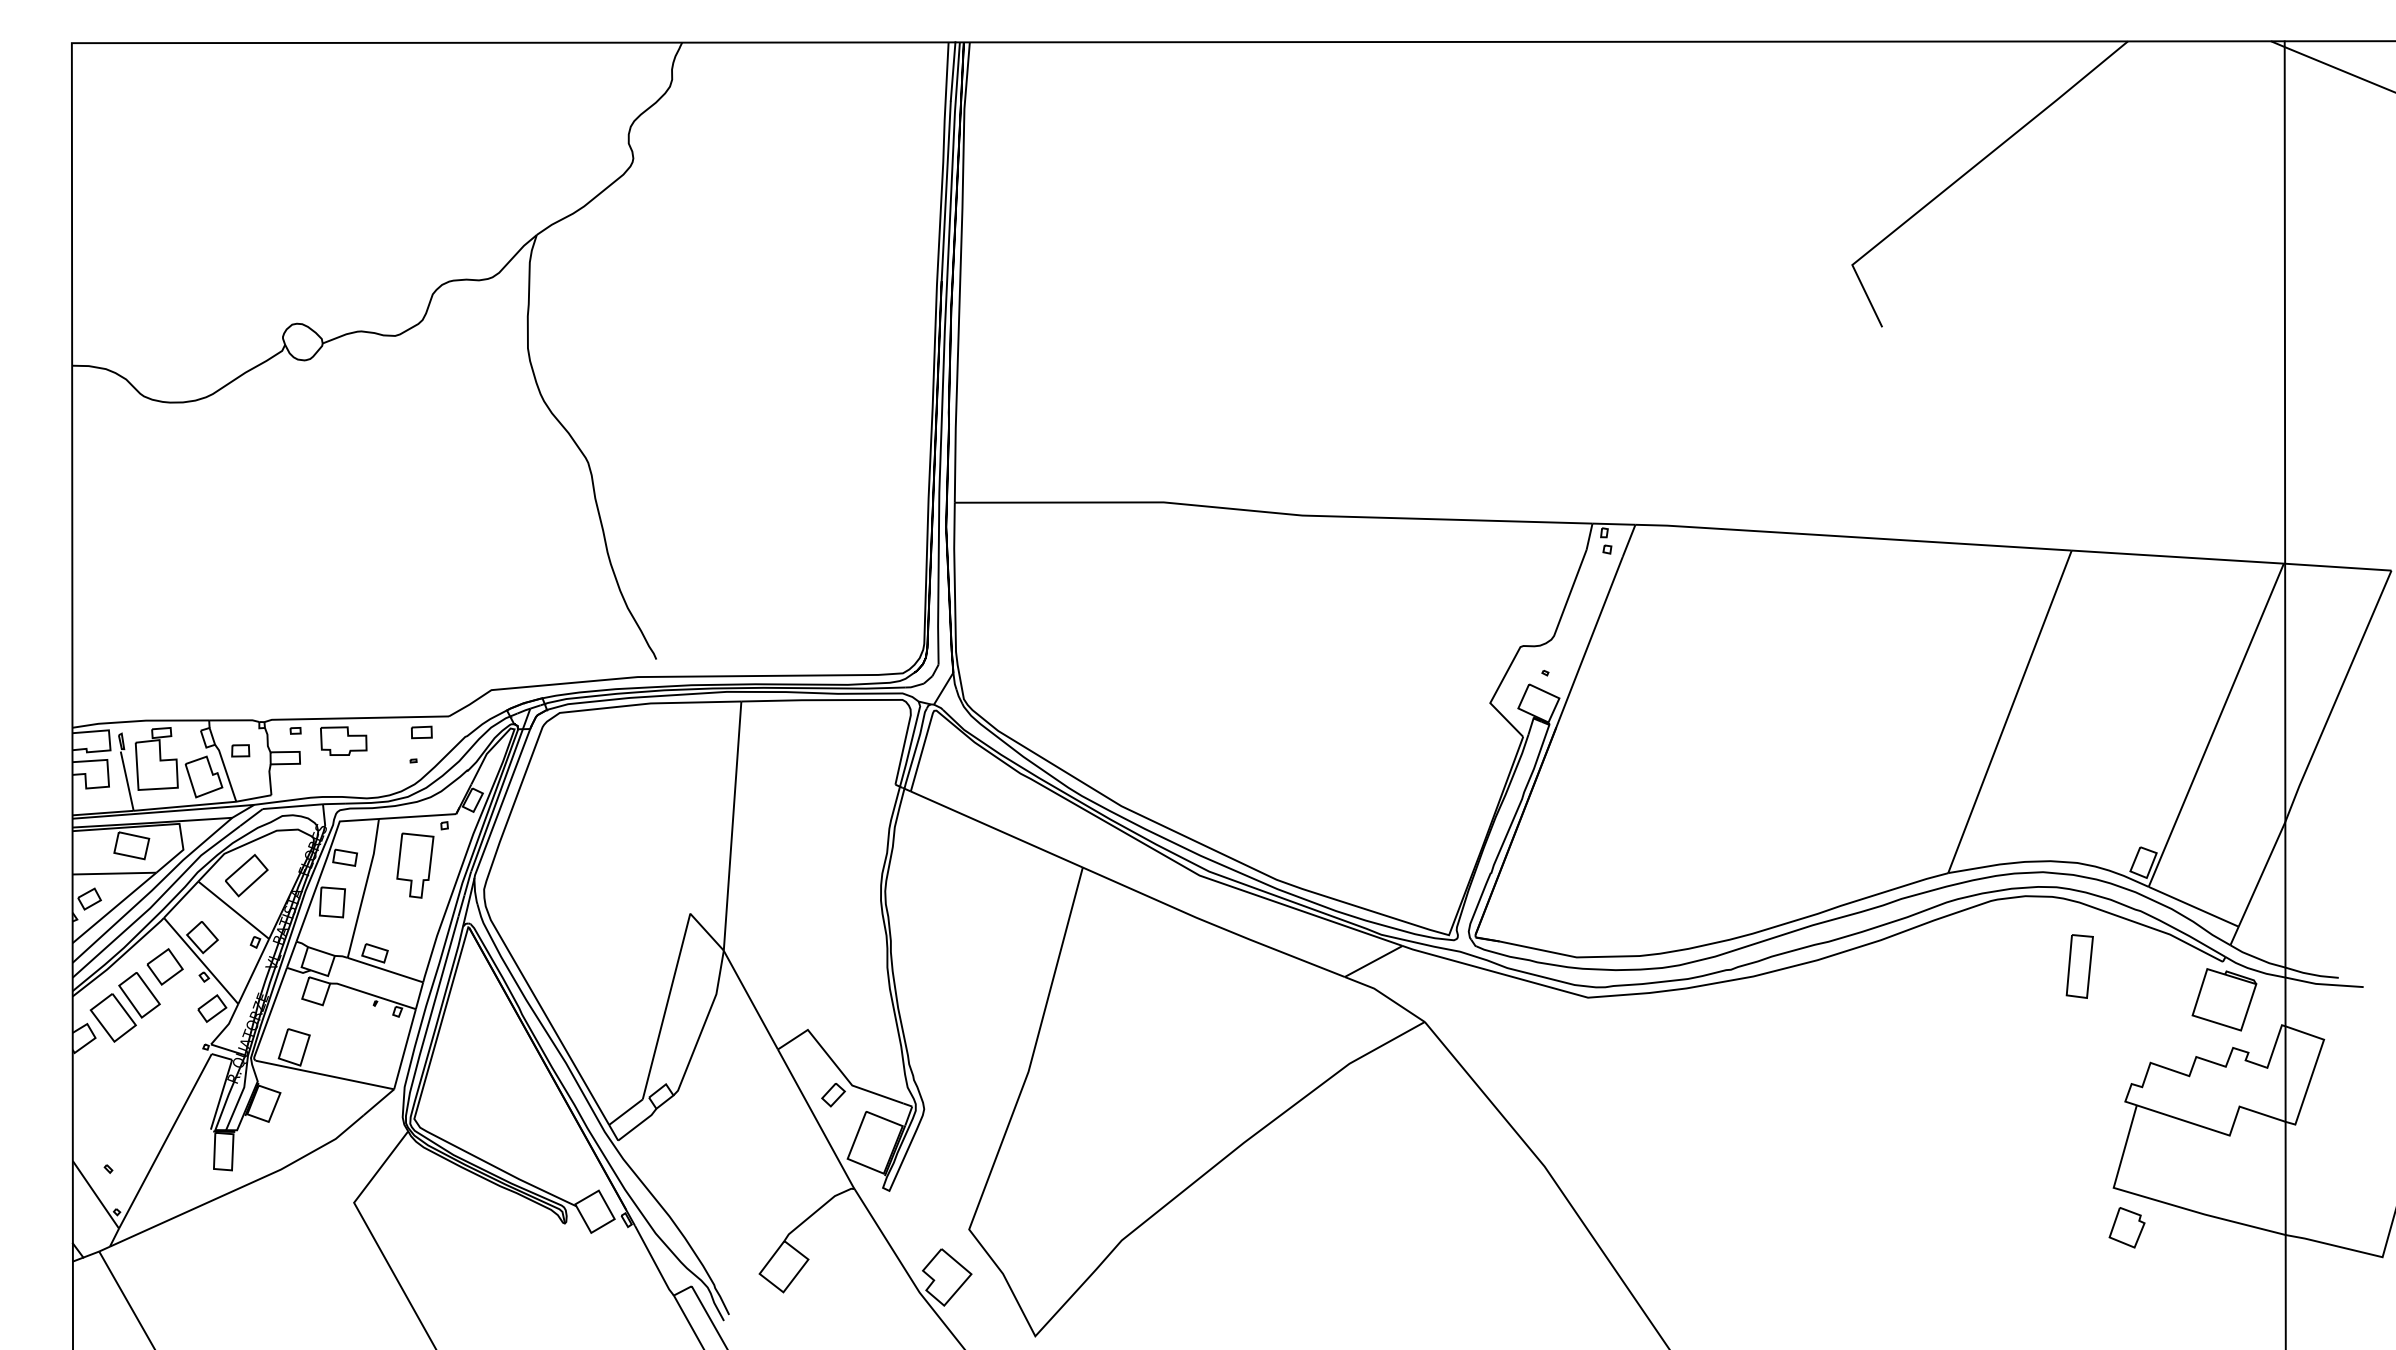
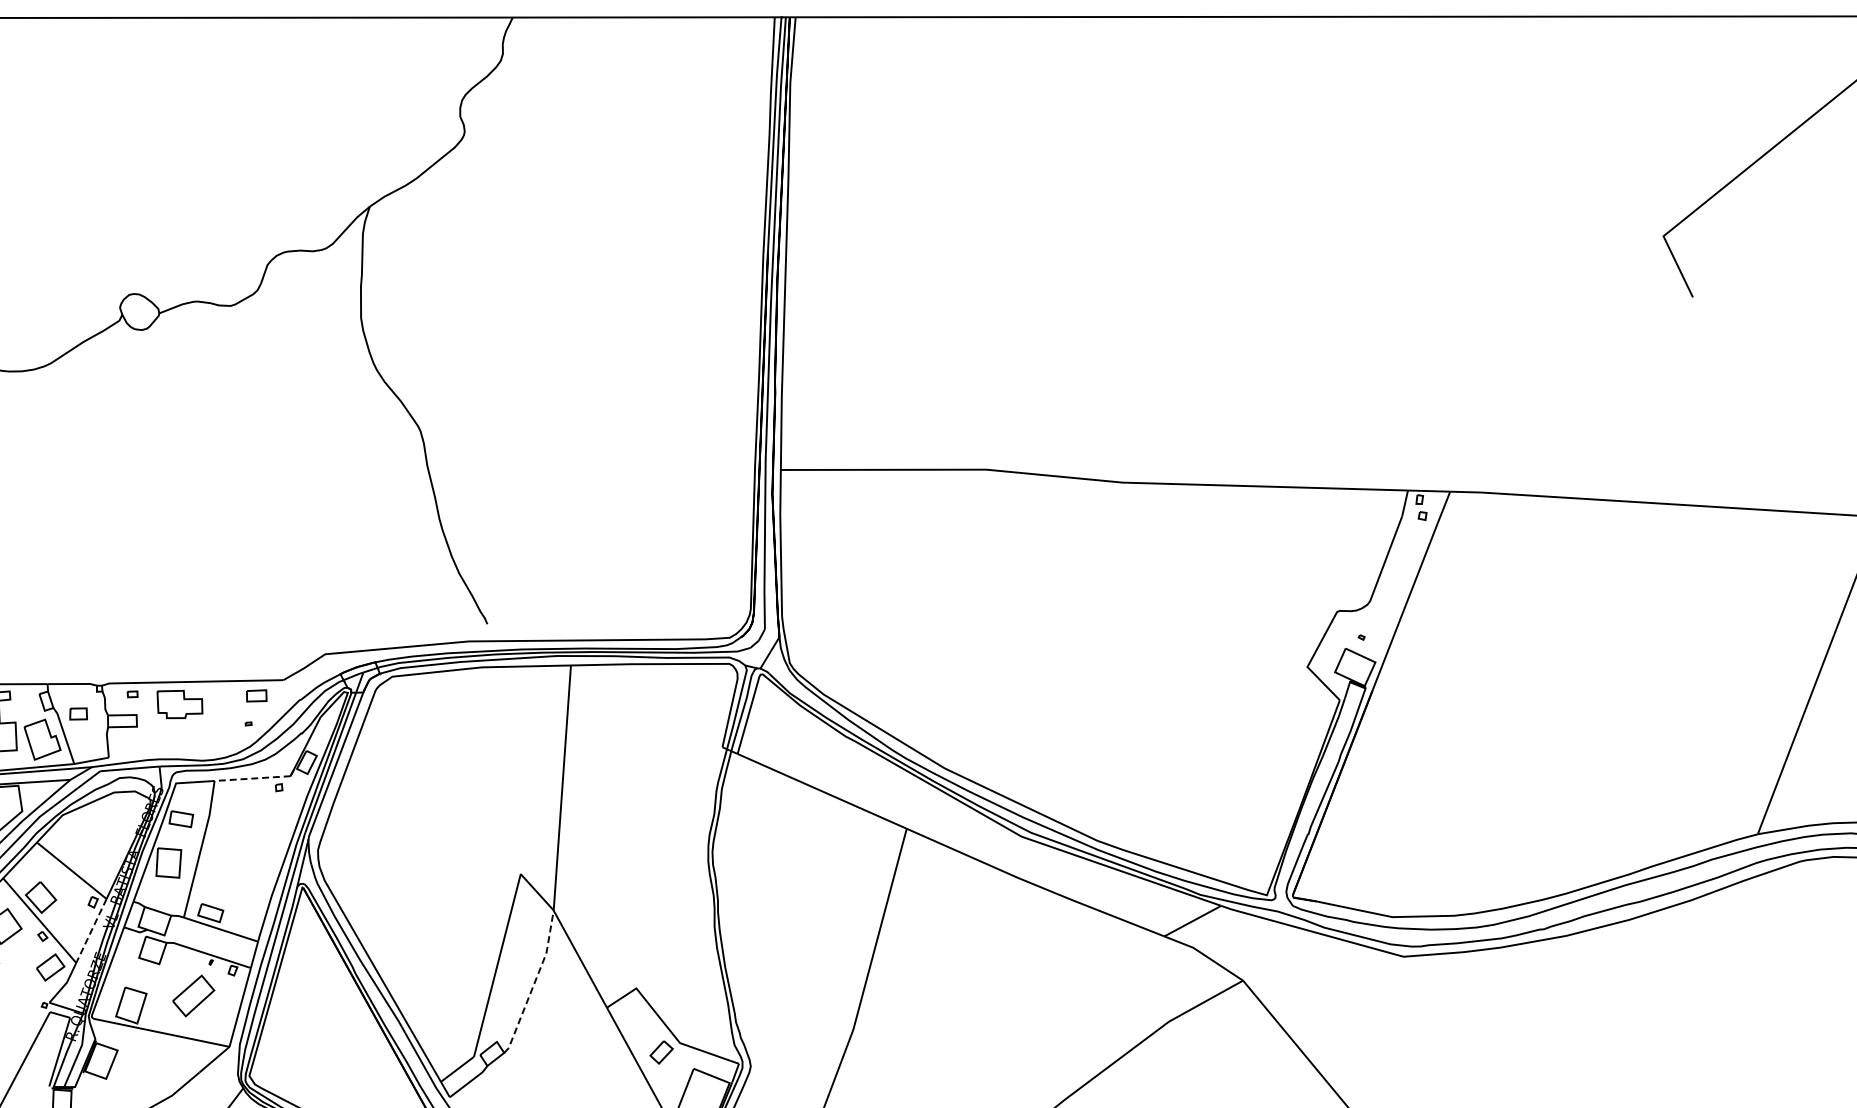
line: (417, 816) -> (252, 778), solid -> dashed
part: (415, 865) -> (250, 826), removed
part: (246, 875) -> (193, 995), moved
line: (253, 971) -> (91, 930), solid -> dashed
line: (704, 1024) -> (534, 983), solid -> dashed

